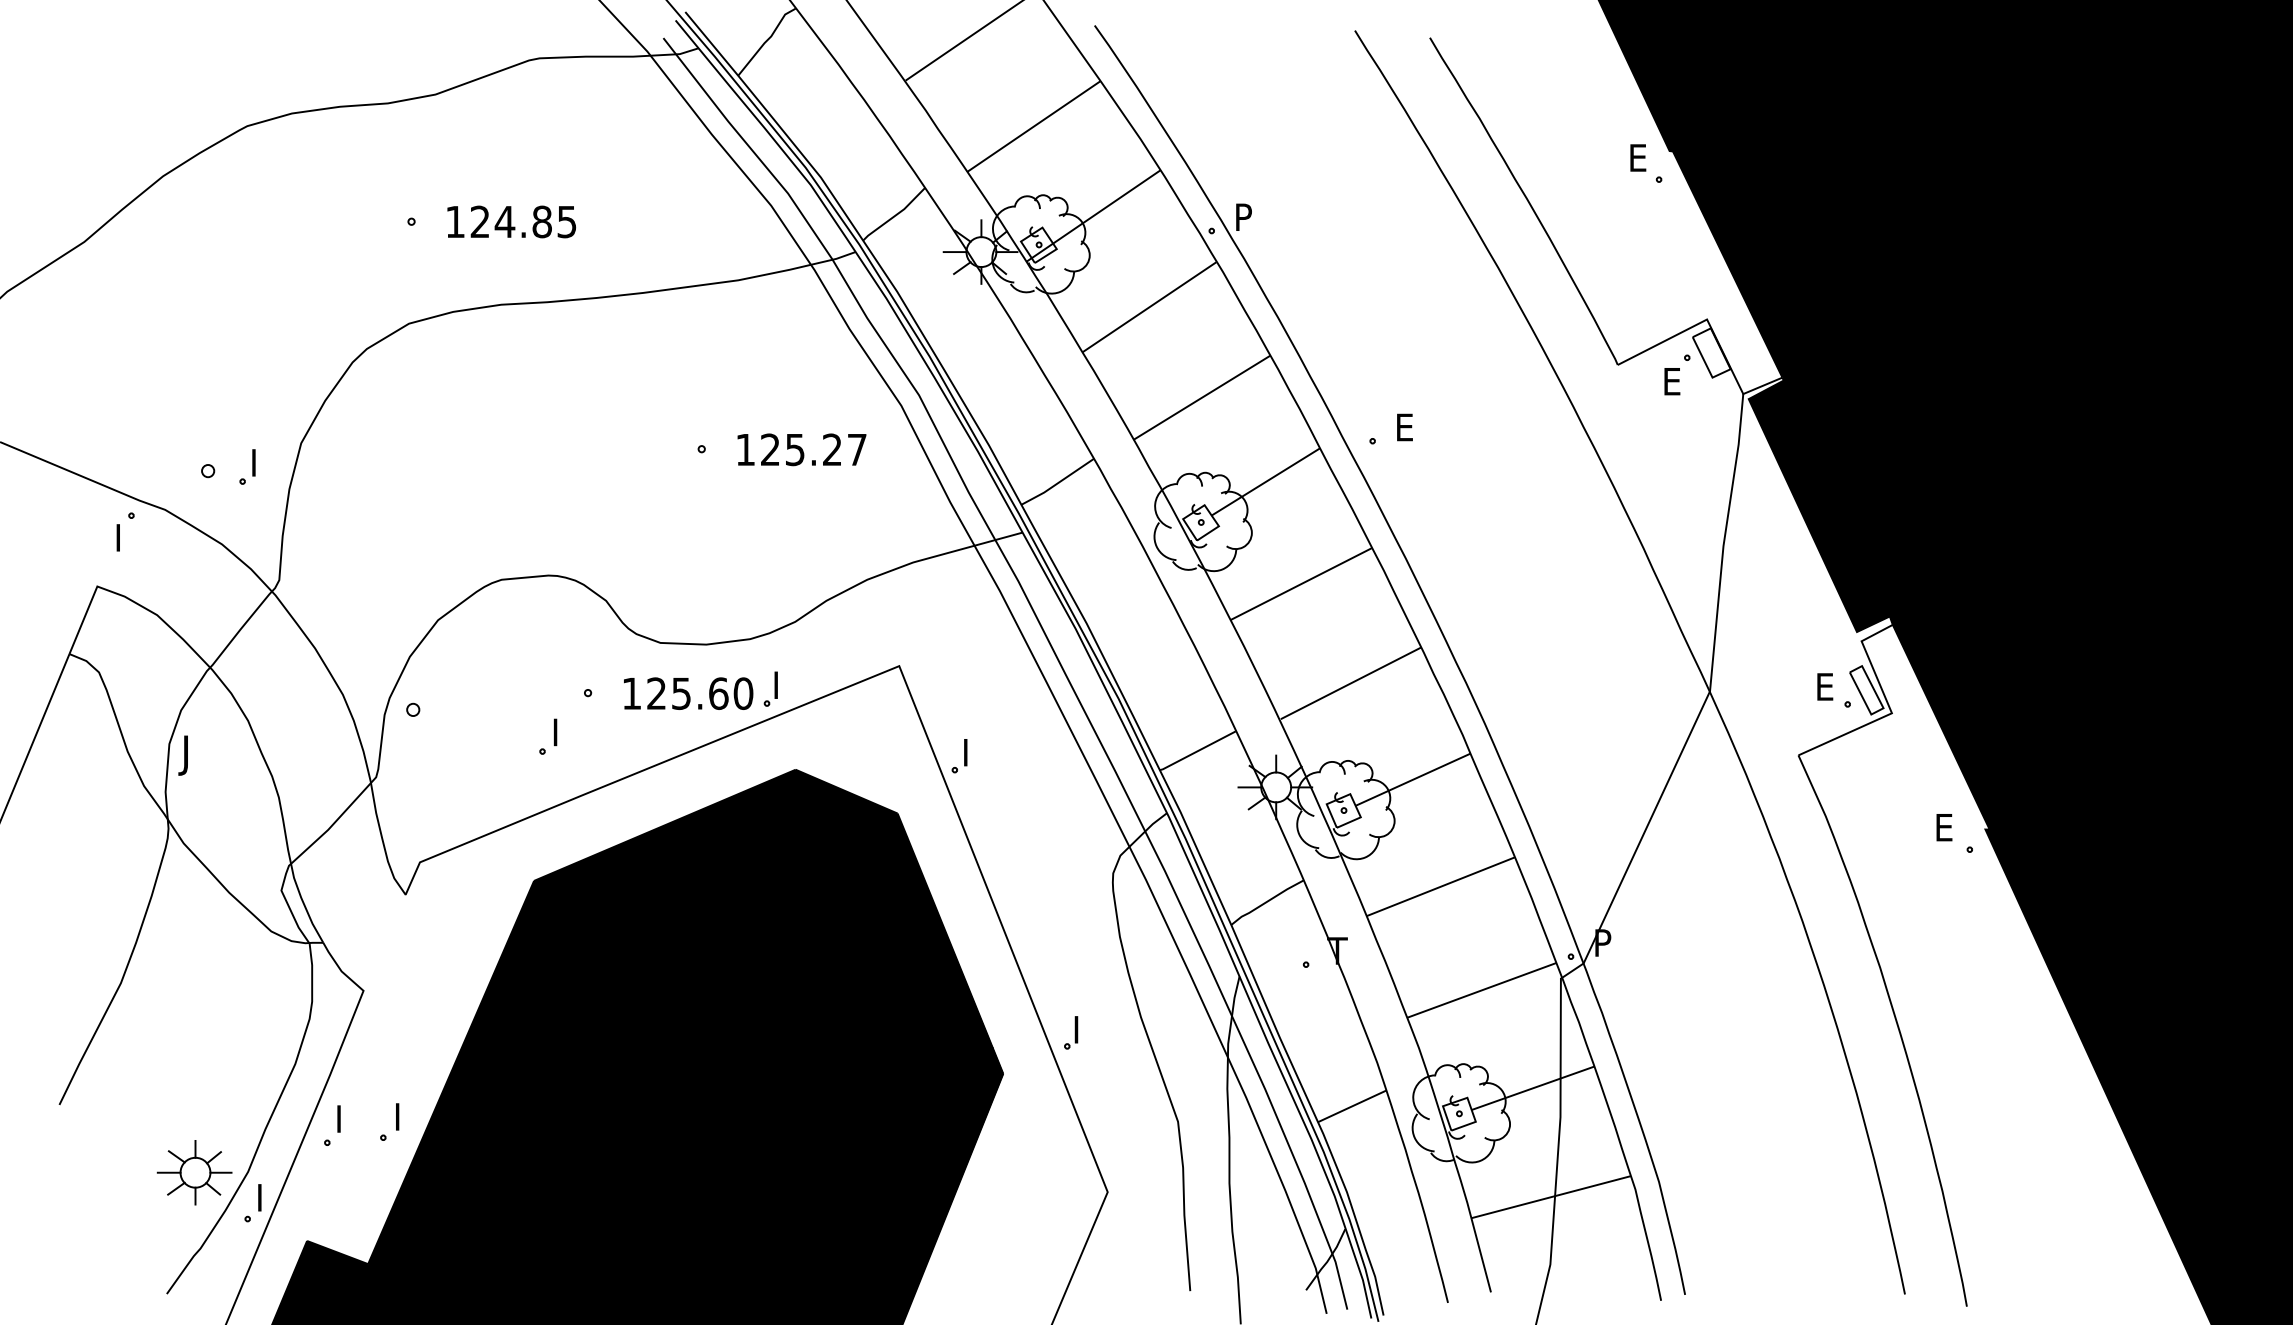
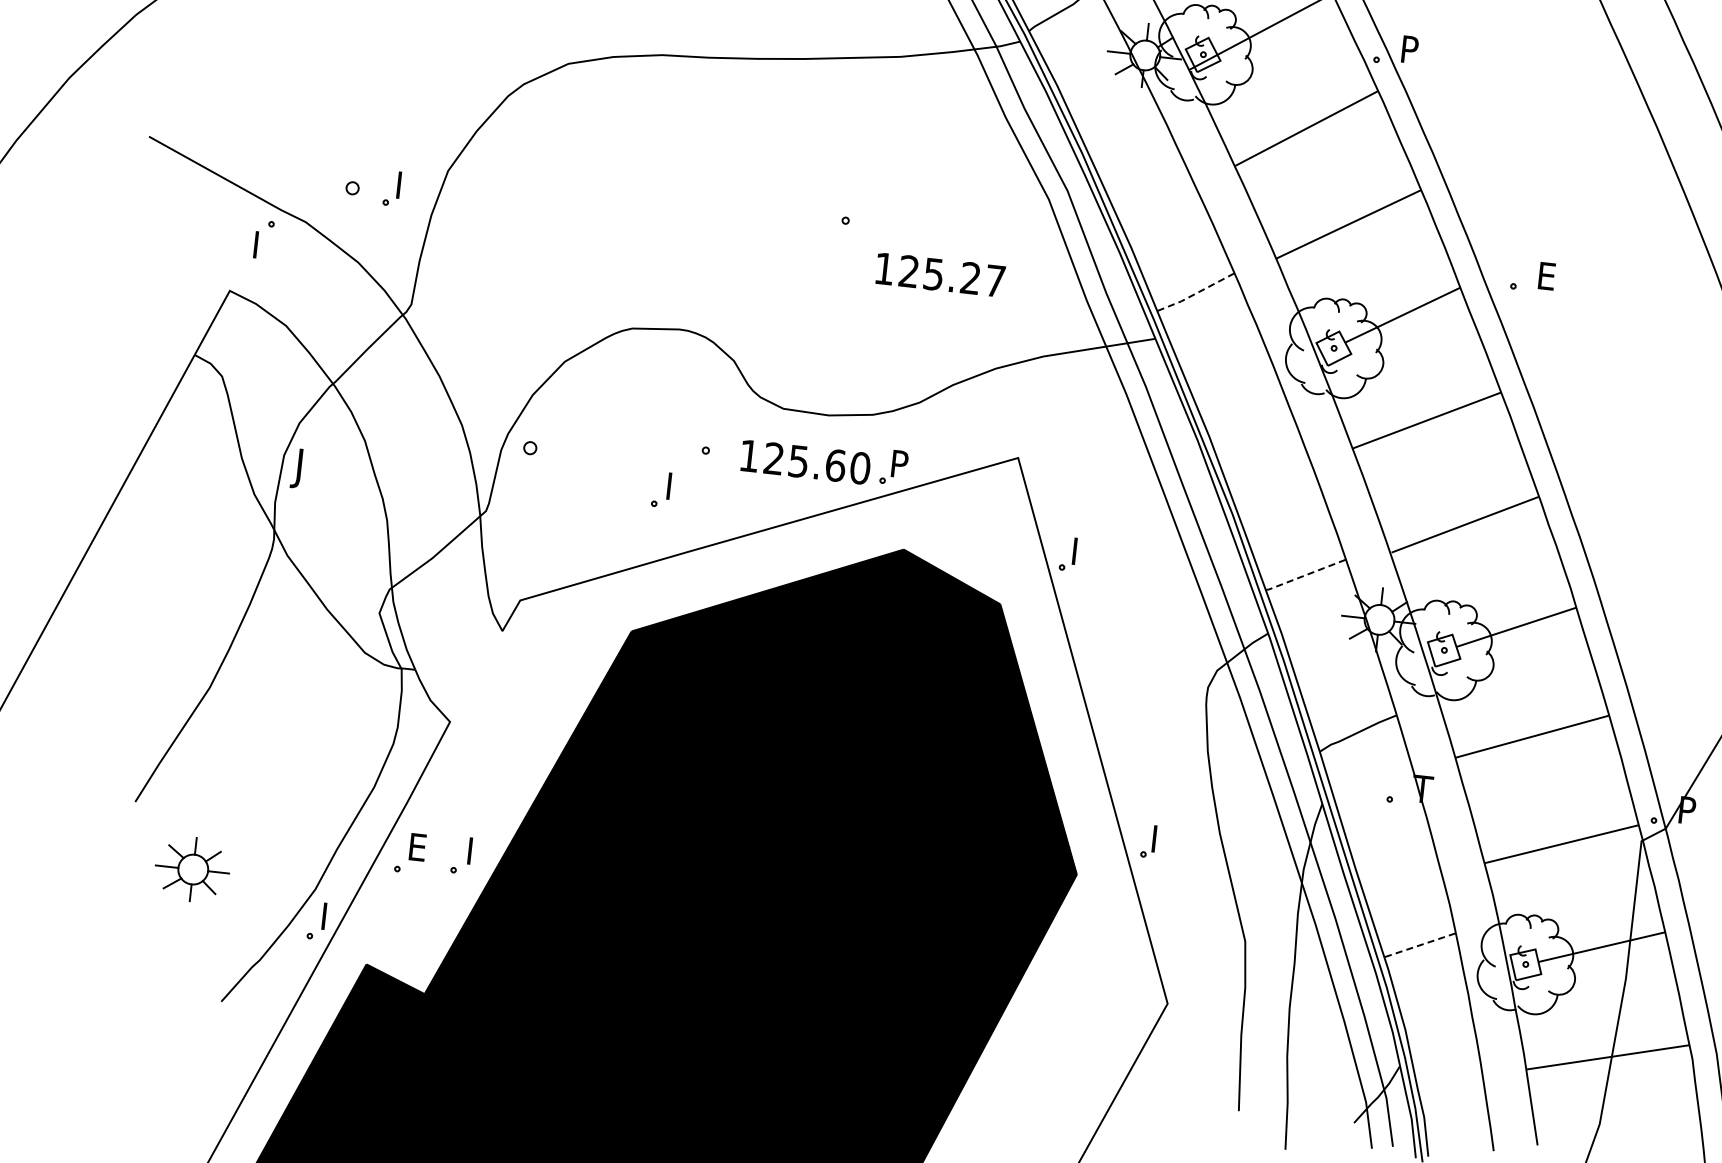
text: (801, 449) -> (940, 274), moved
line: (1058, 483) -> (1196, 293), solid -> dashed
text: (784, 679) -> (902, 458), I -> P
line: (1197, 751) -> (1305, 575), solid -> dashed
line: (1352, 1106) -> (1420, 945), solid -> dashed
text: (346, 1118) -> (419, 846), I -> E
part: (194, 1172) -> (192, 869), moved

